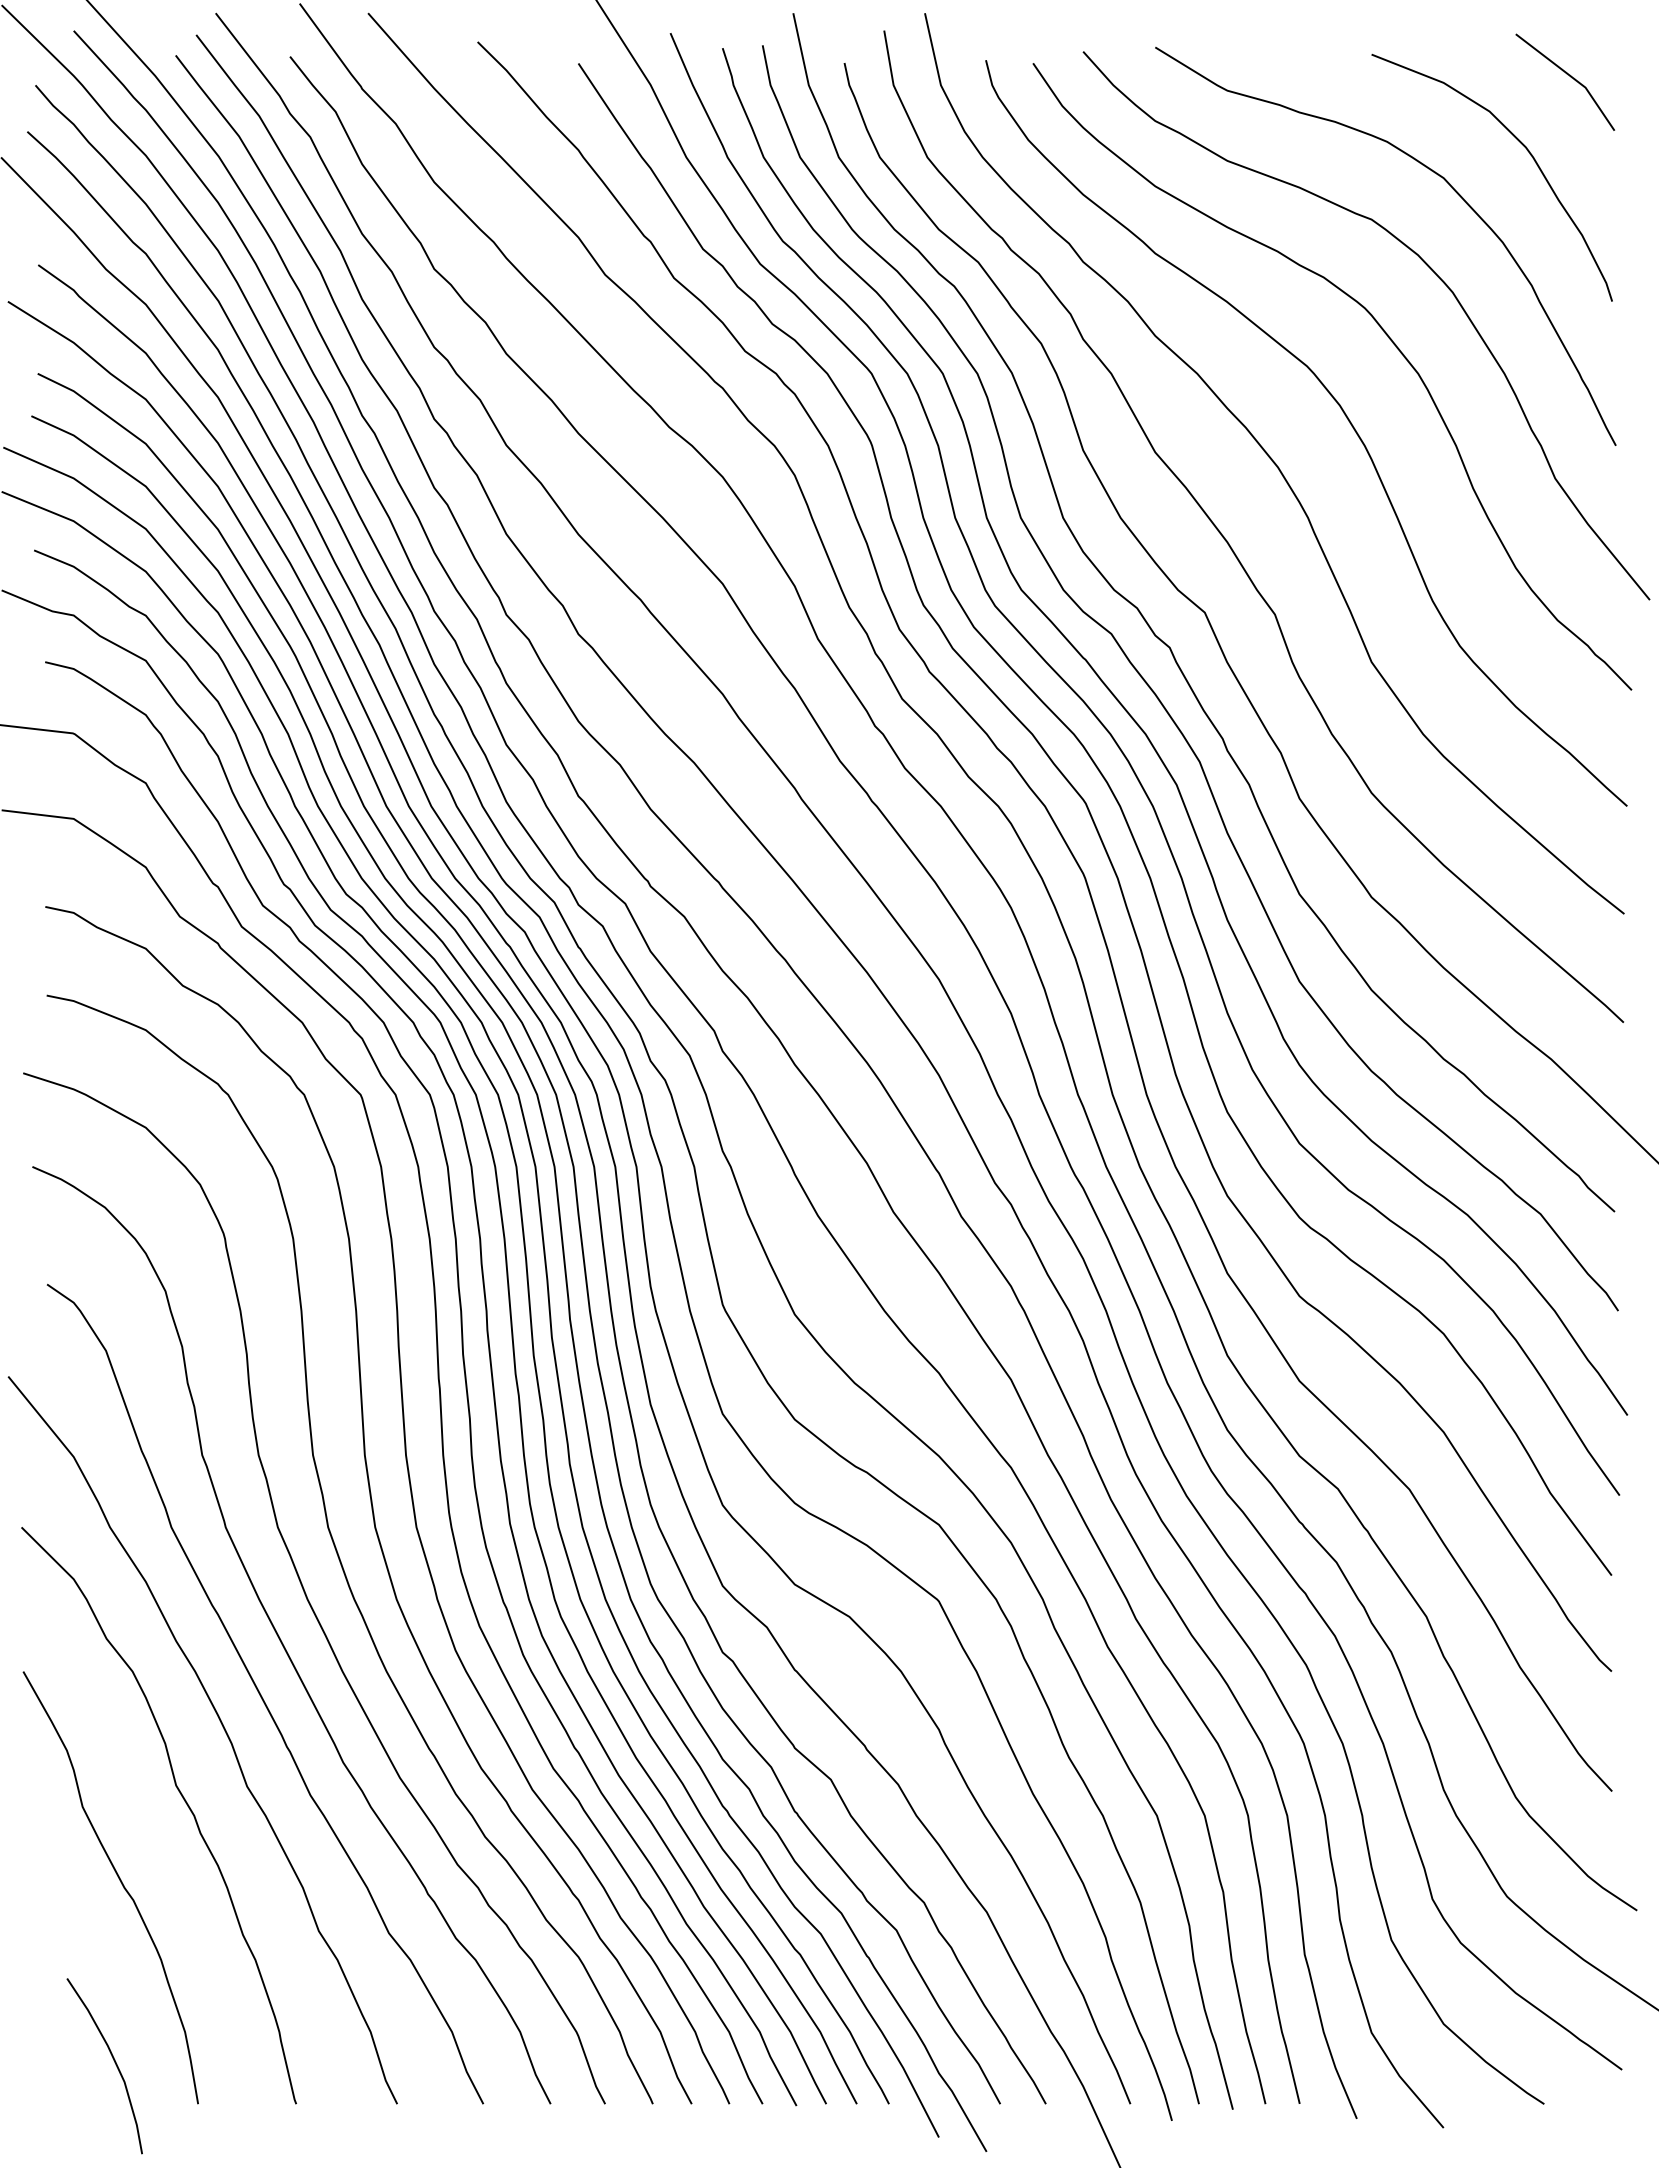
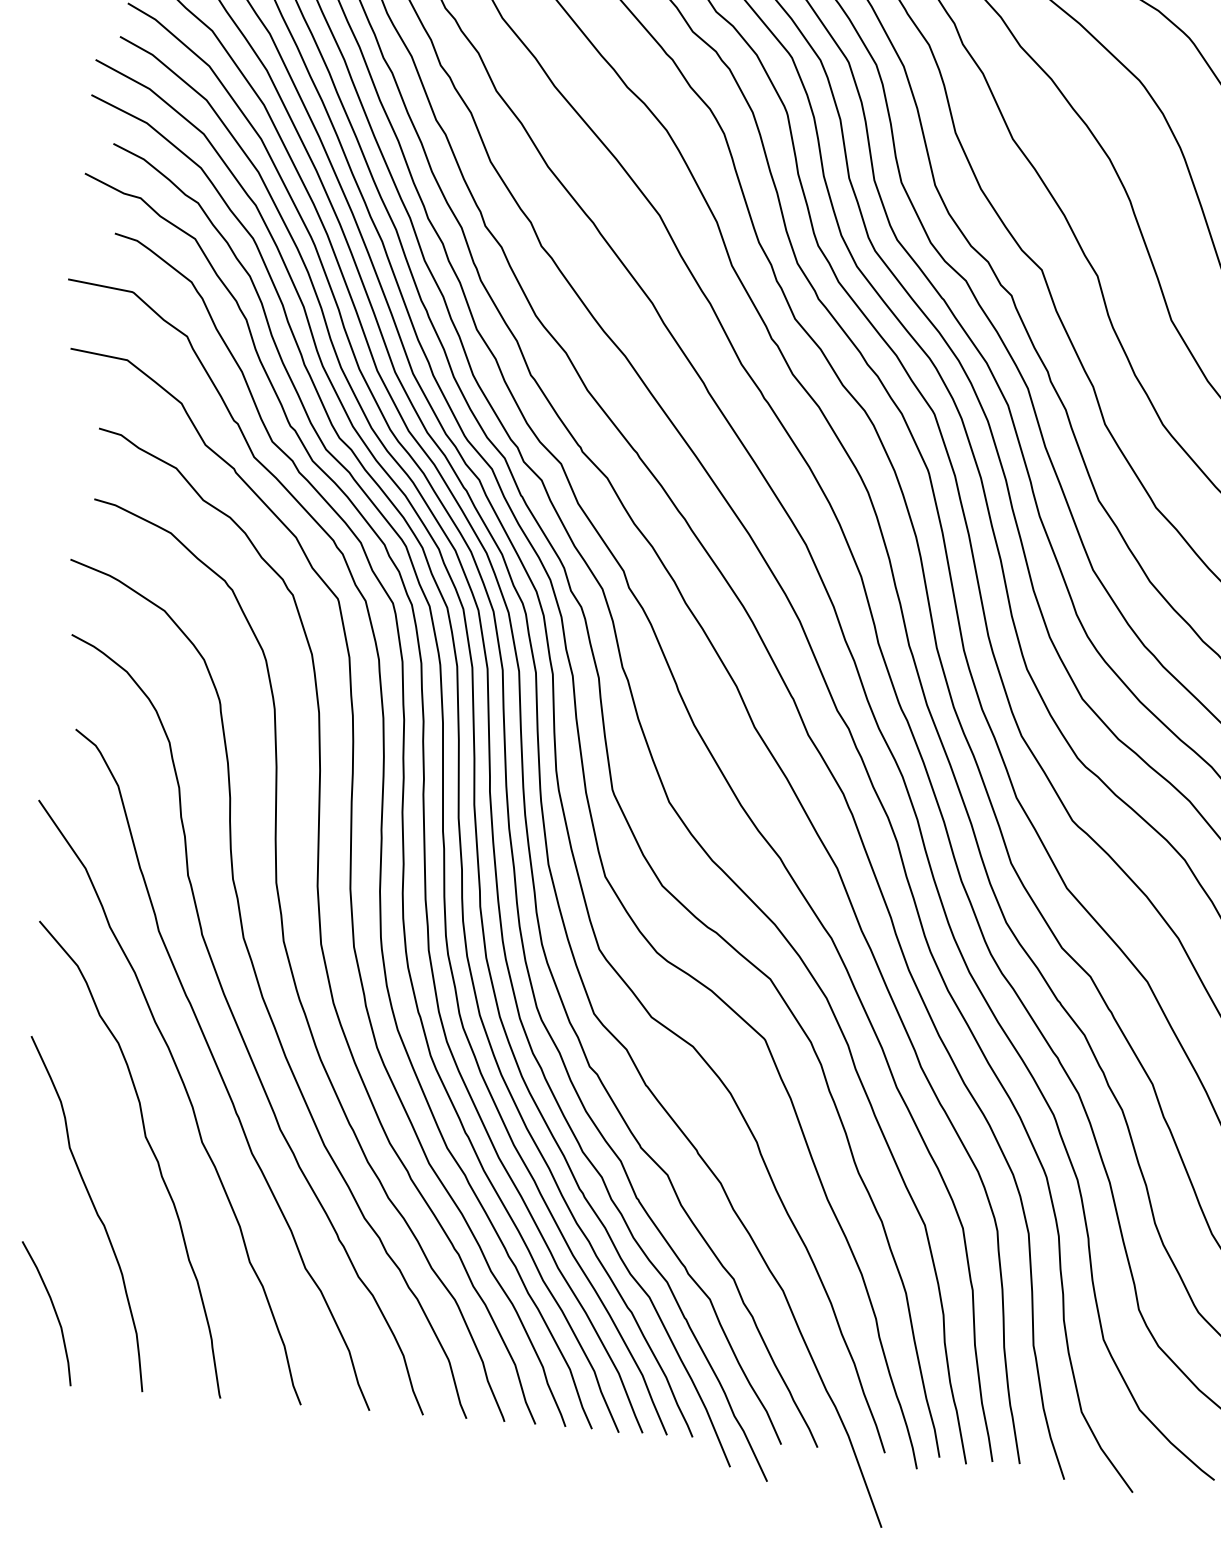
curve: (114, 2062) -> (54, 1311), moved

